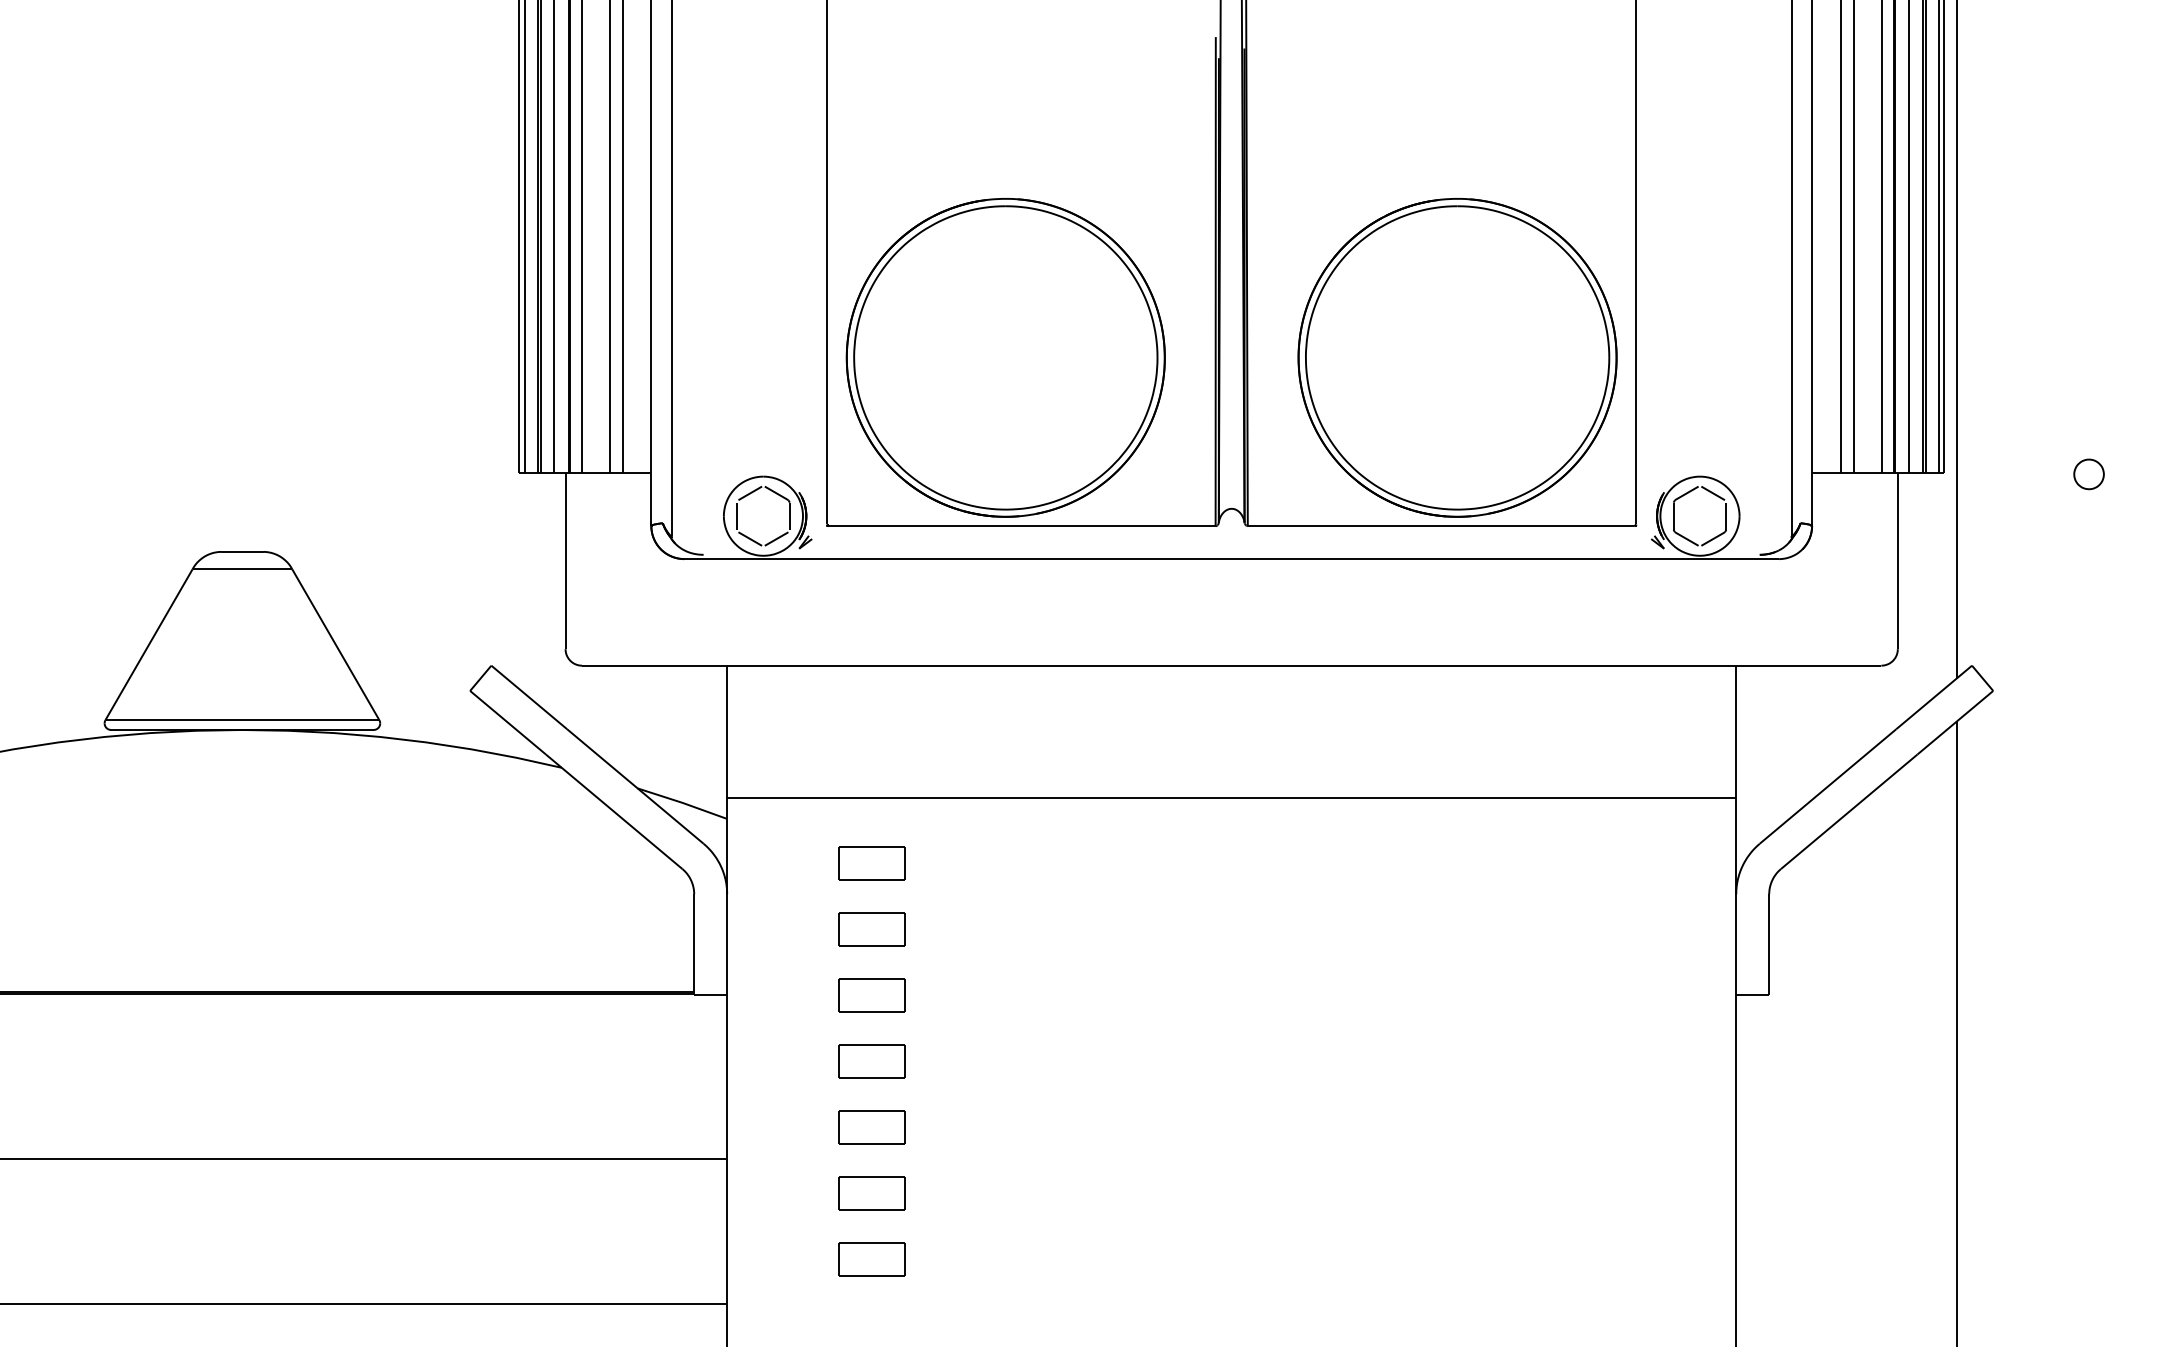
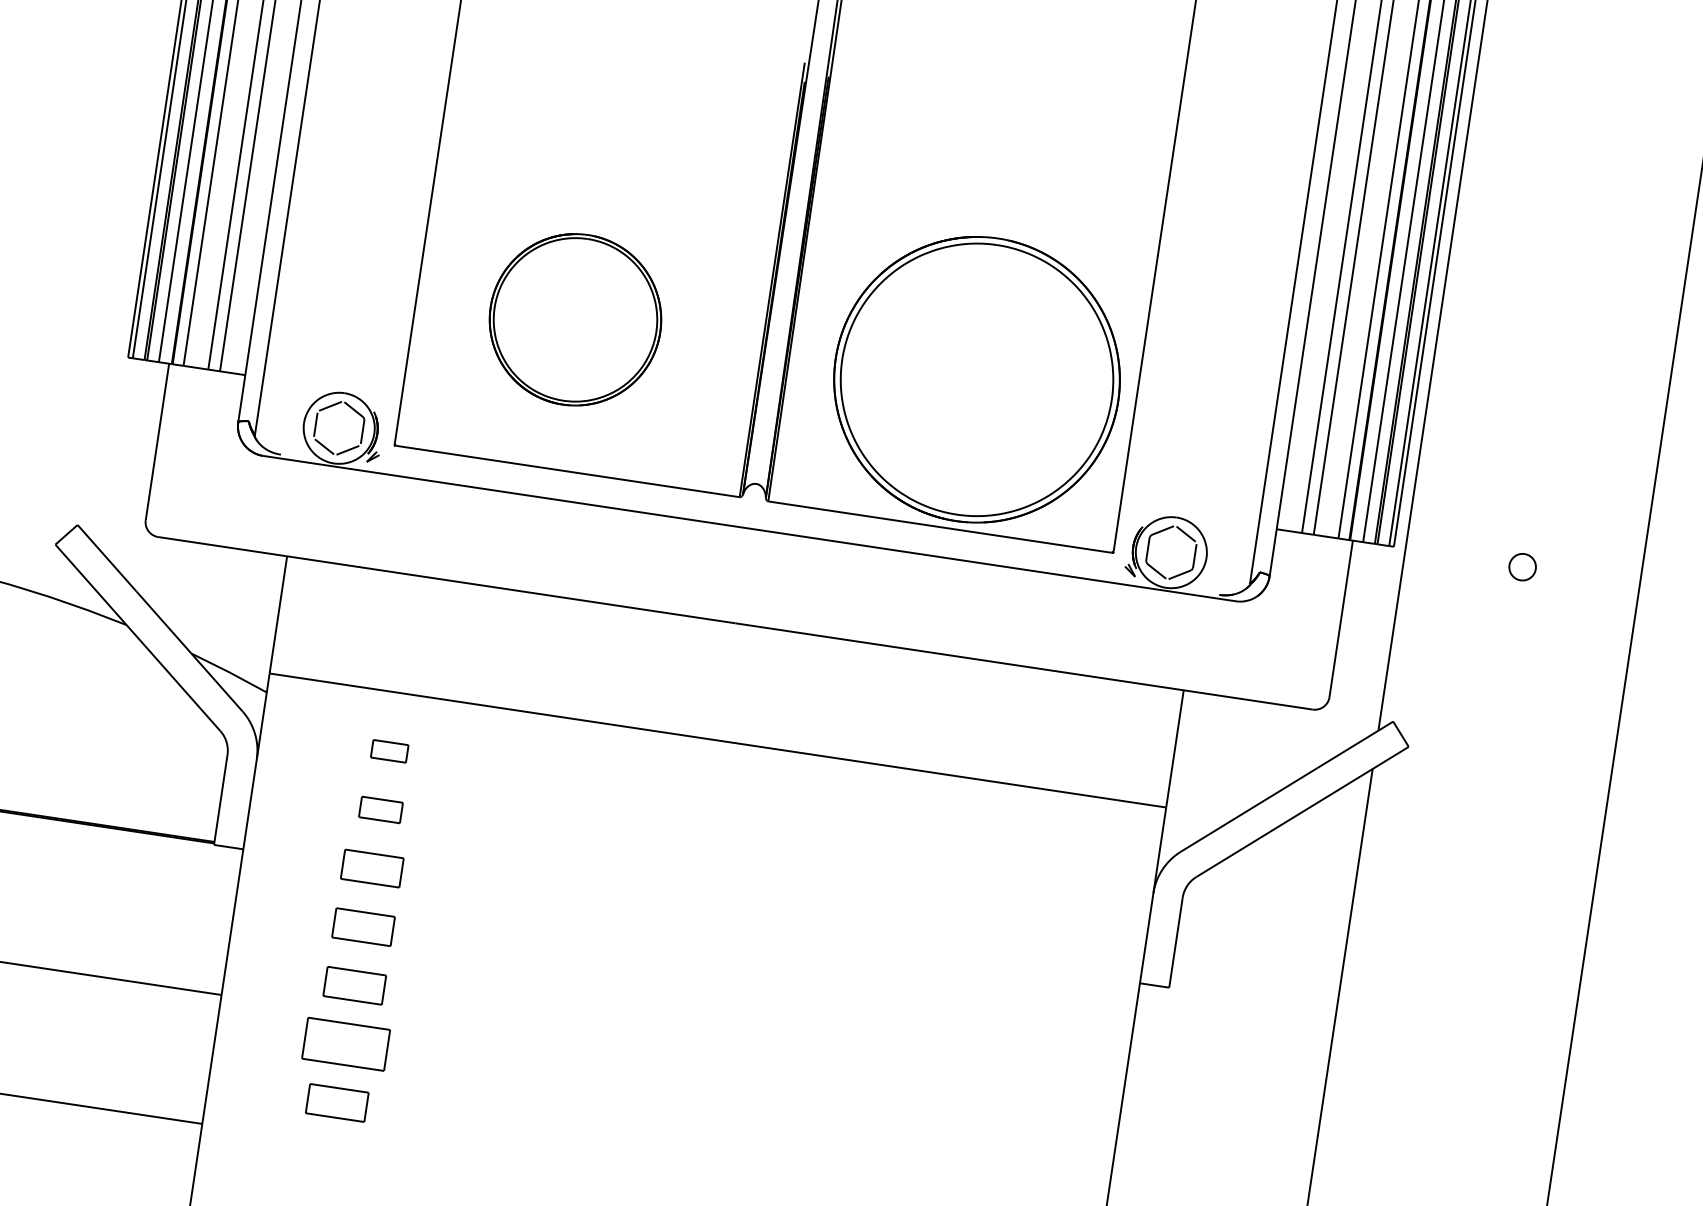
part: (1005, 357) -> (575, 319), size x0.6
part: (871, 863) -> (389, 751), size x0.6
part: (871, 929) -> (380, 809), size x0.7
part: (871, 1193) -> (345, 1044), size x1.4

